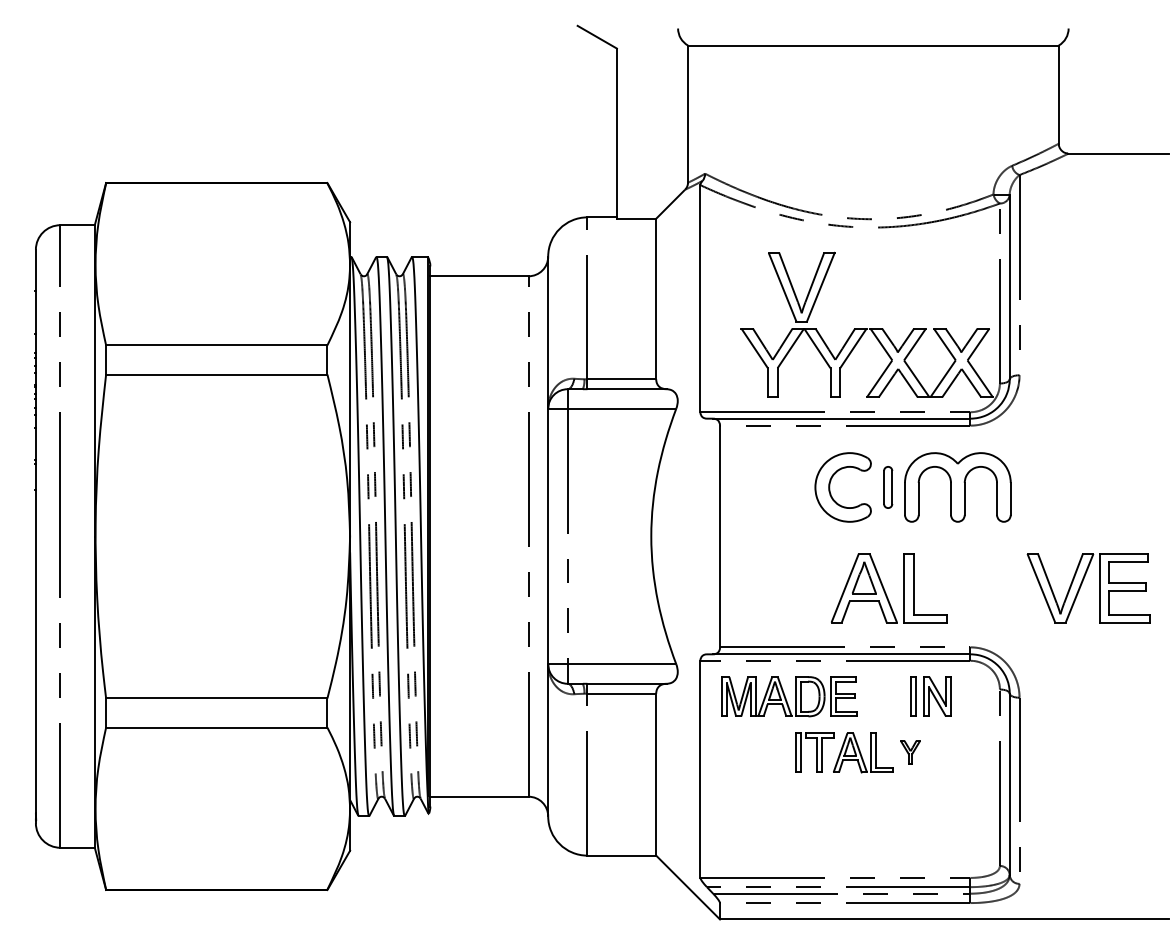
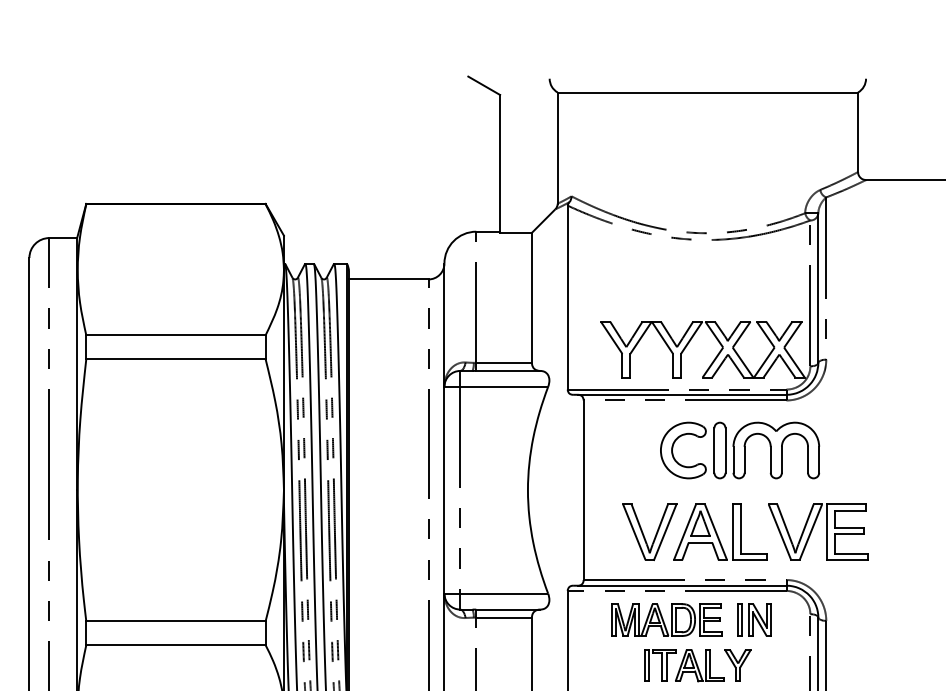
part: (794, 289) -> (643, 534), moved
part: (887, 487) -> (719, 450), size x1.67
part: (1082, 584) -> (813, 529), moved
part: (789, 696) -> (666, 619), moved
part: (910, 752) -> (737, 665), size x1.67

